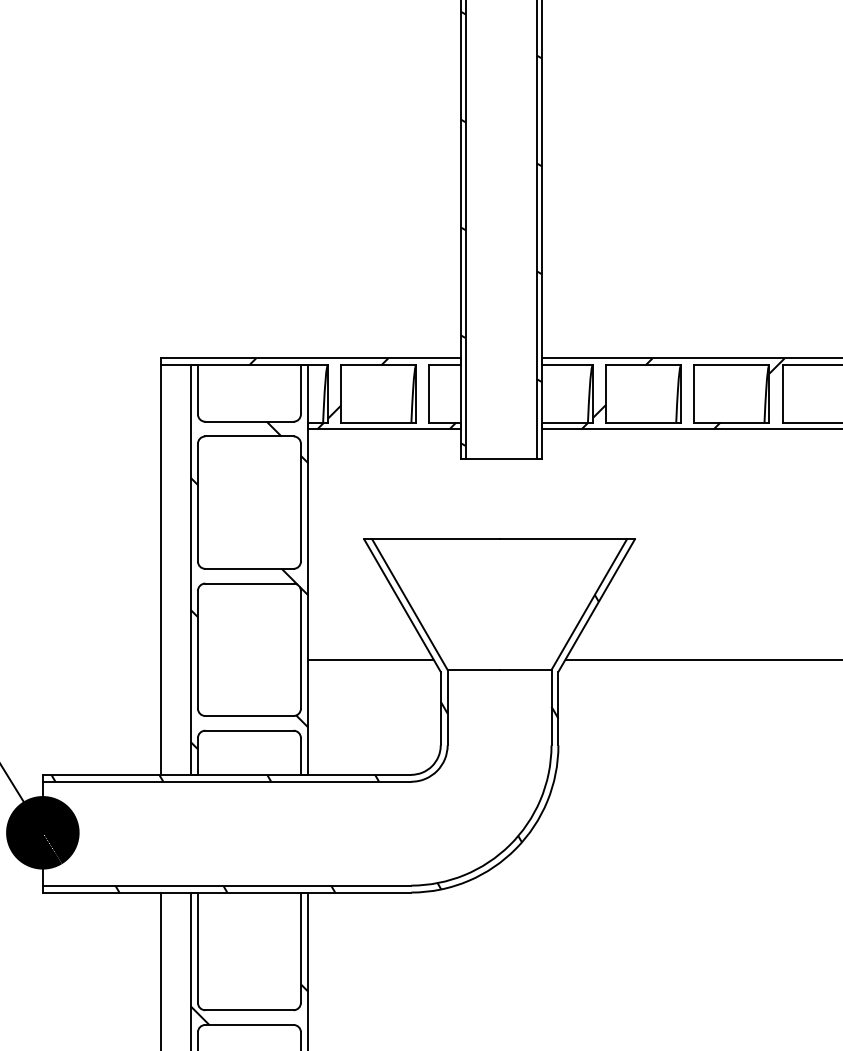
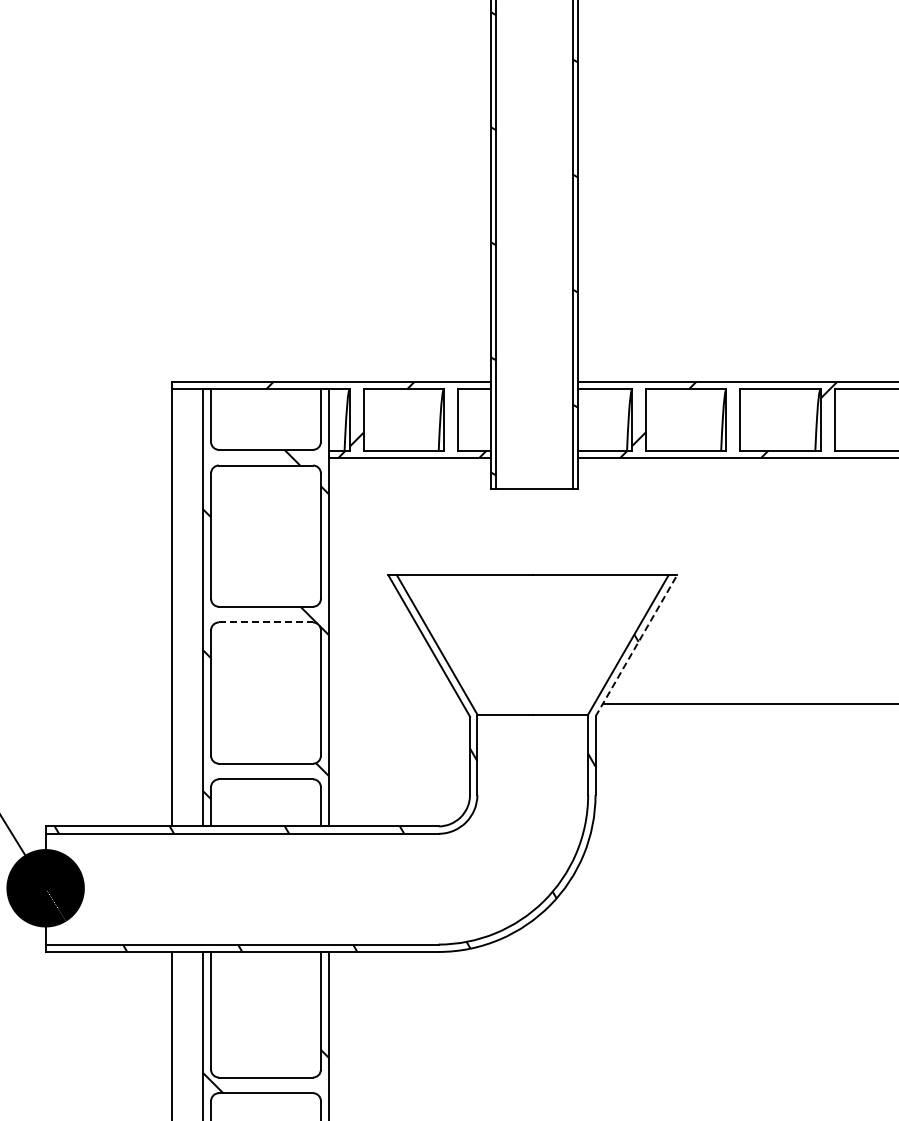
line: (249, 583) -> (266, 622), solid -> dashed
line: (596, 605) -> (636, 645), solid -> dashed
line: (370, 659) -> (395, 703), removed

